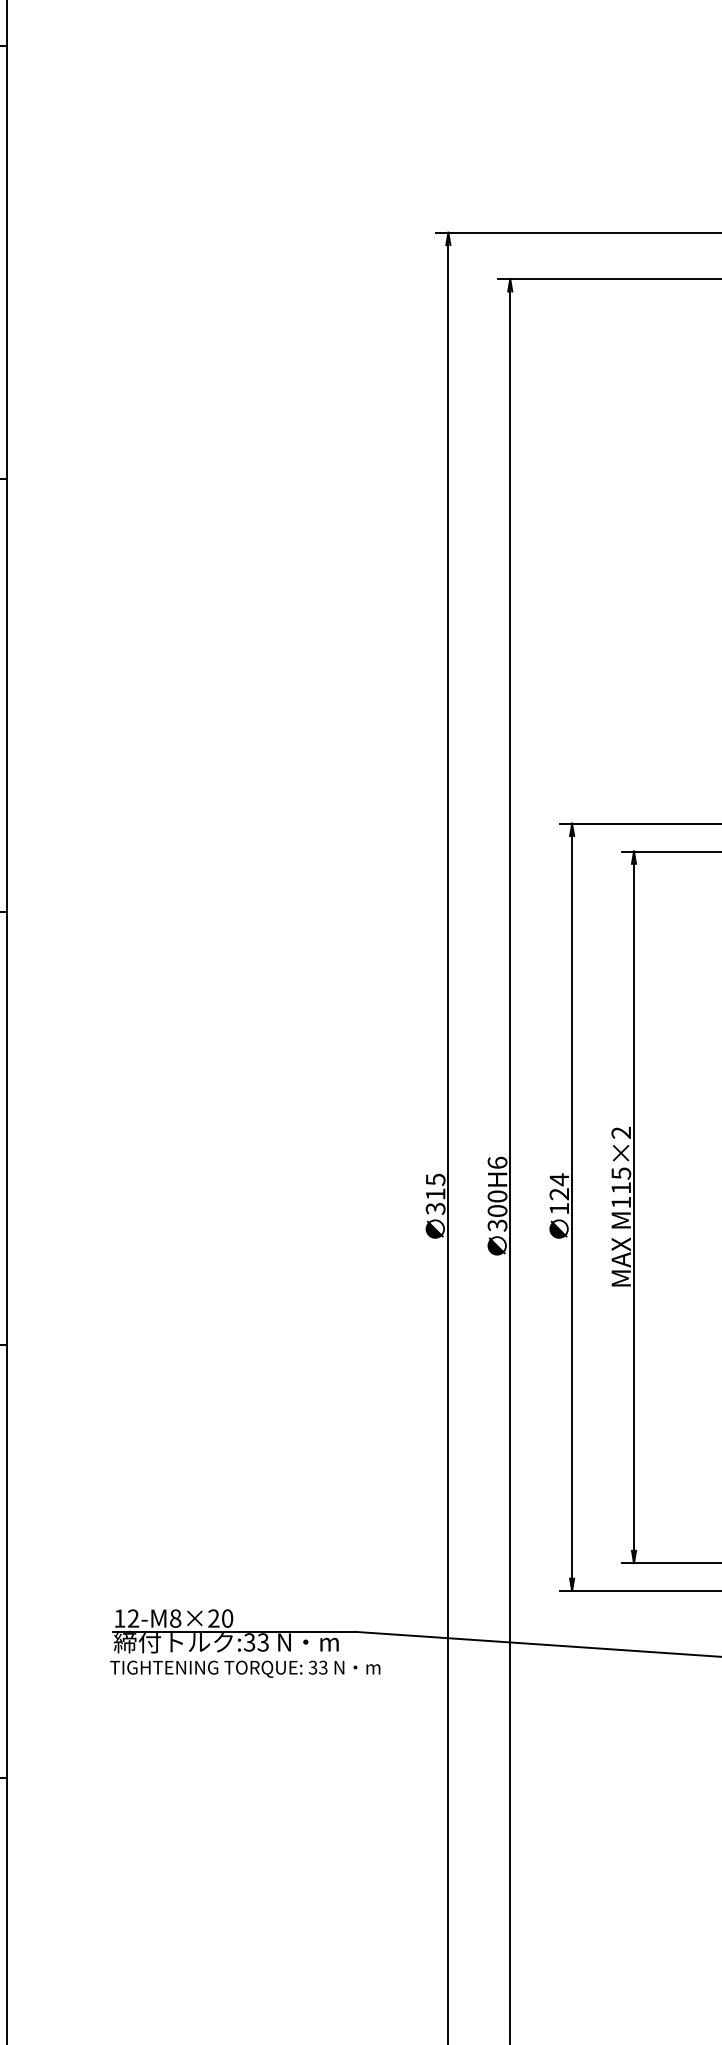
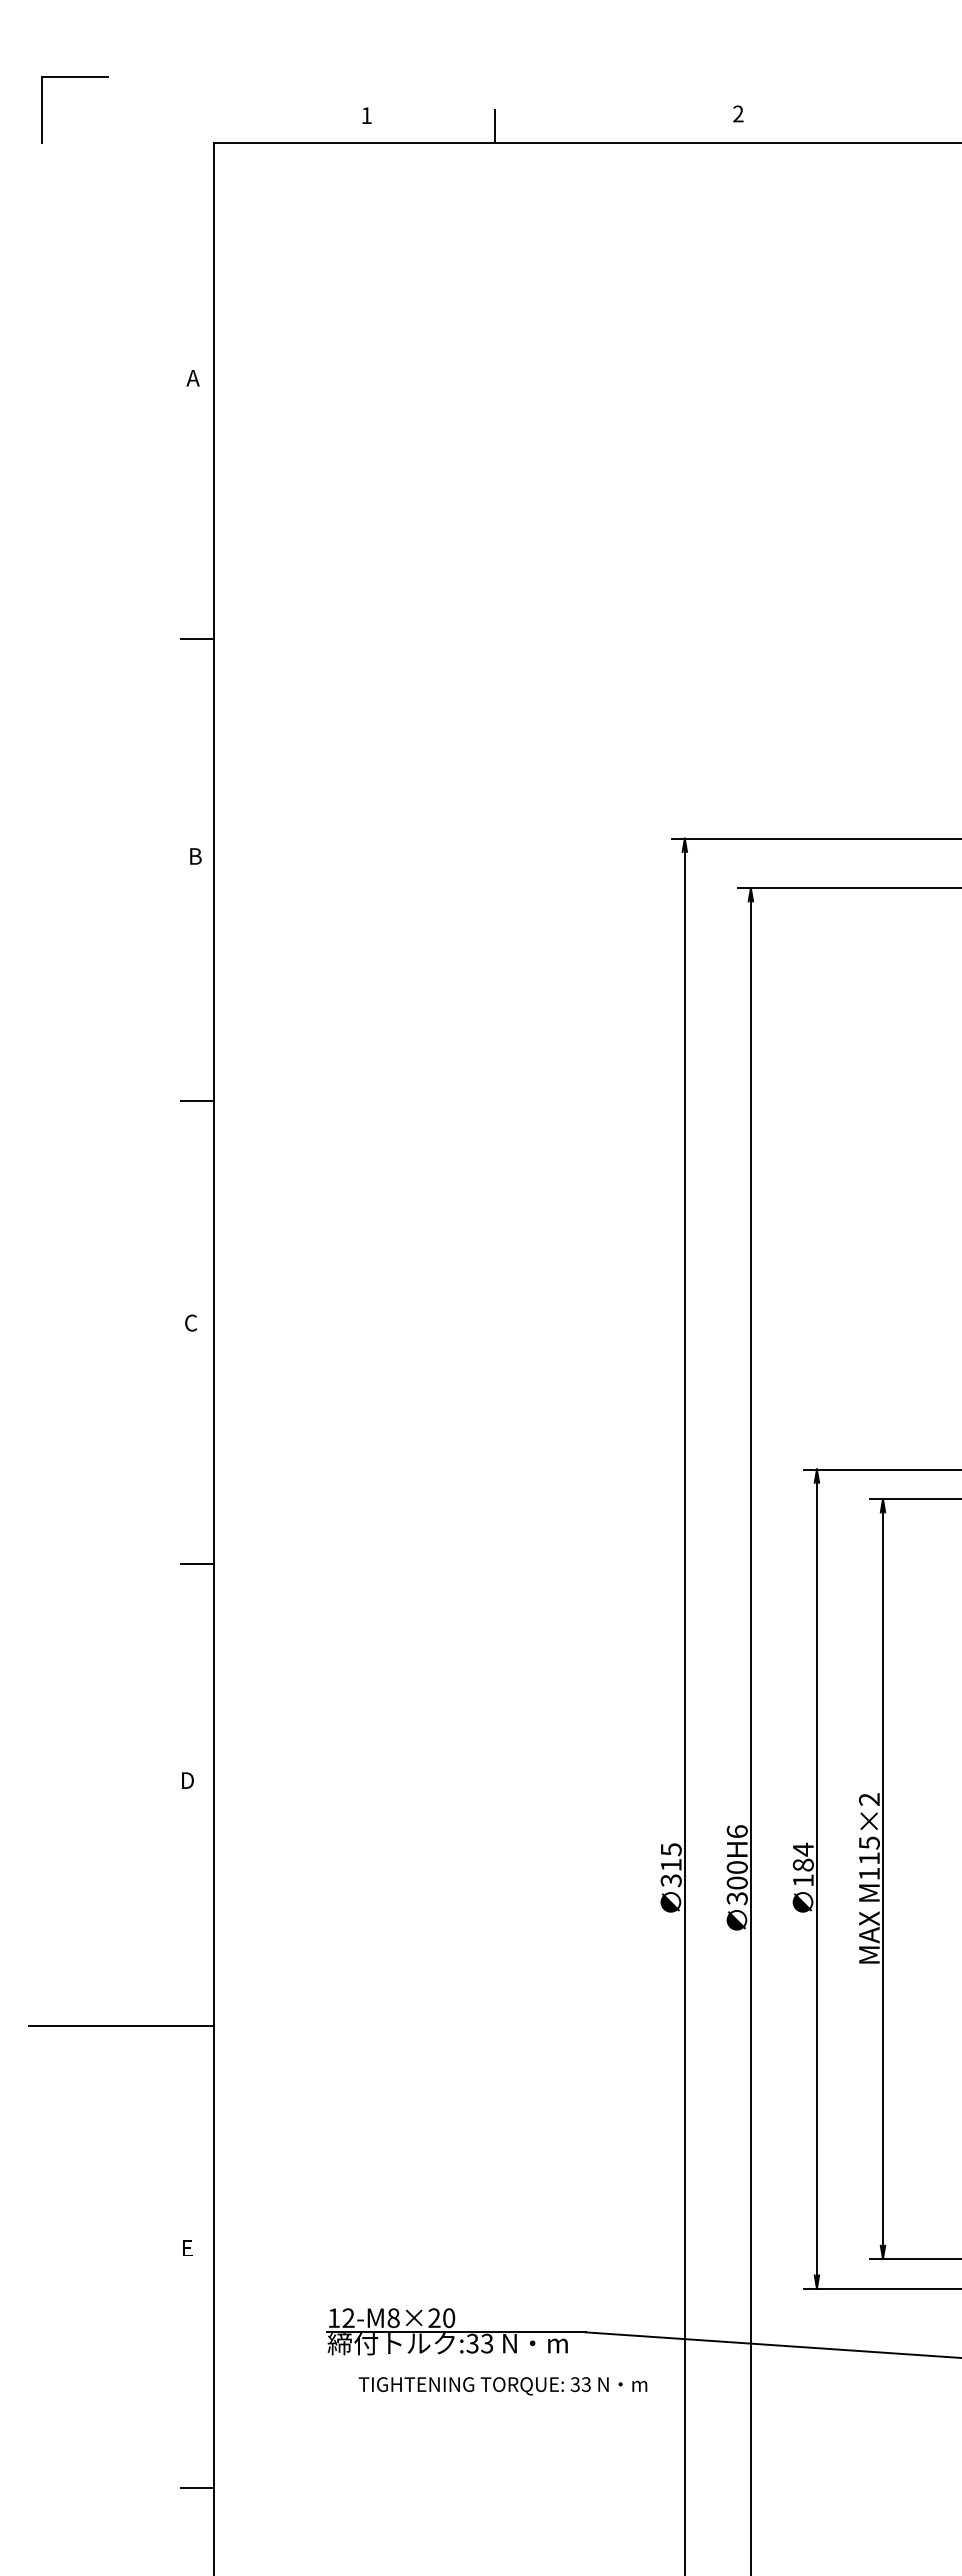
text: (558, 1193) -> (802, 1864), 124 -> 184
text: (244, 1669) -> (502, 2386), moved

